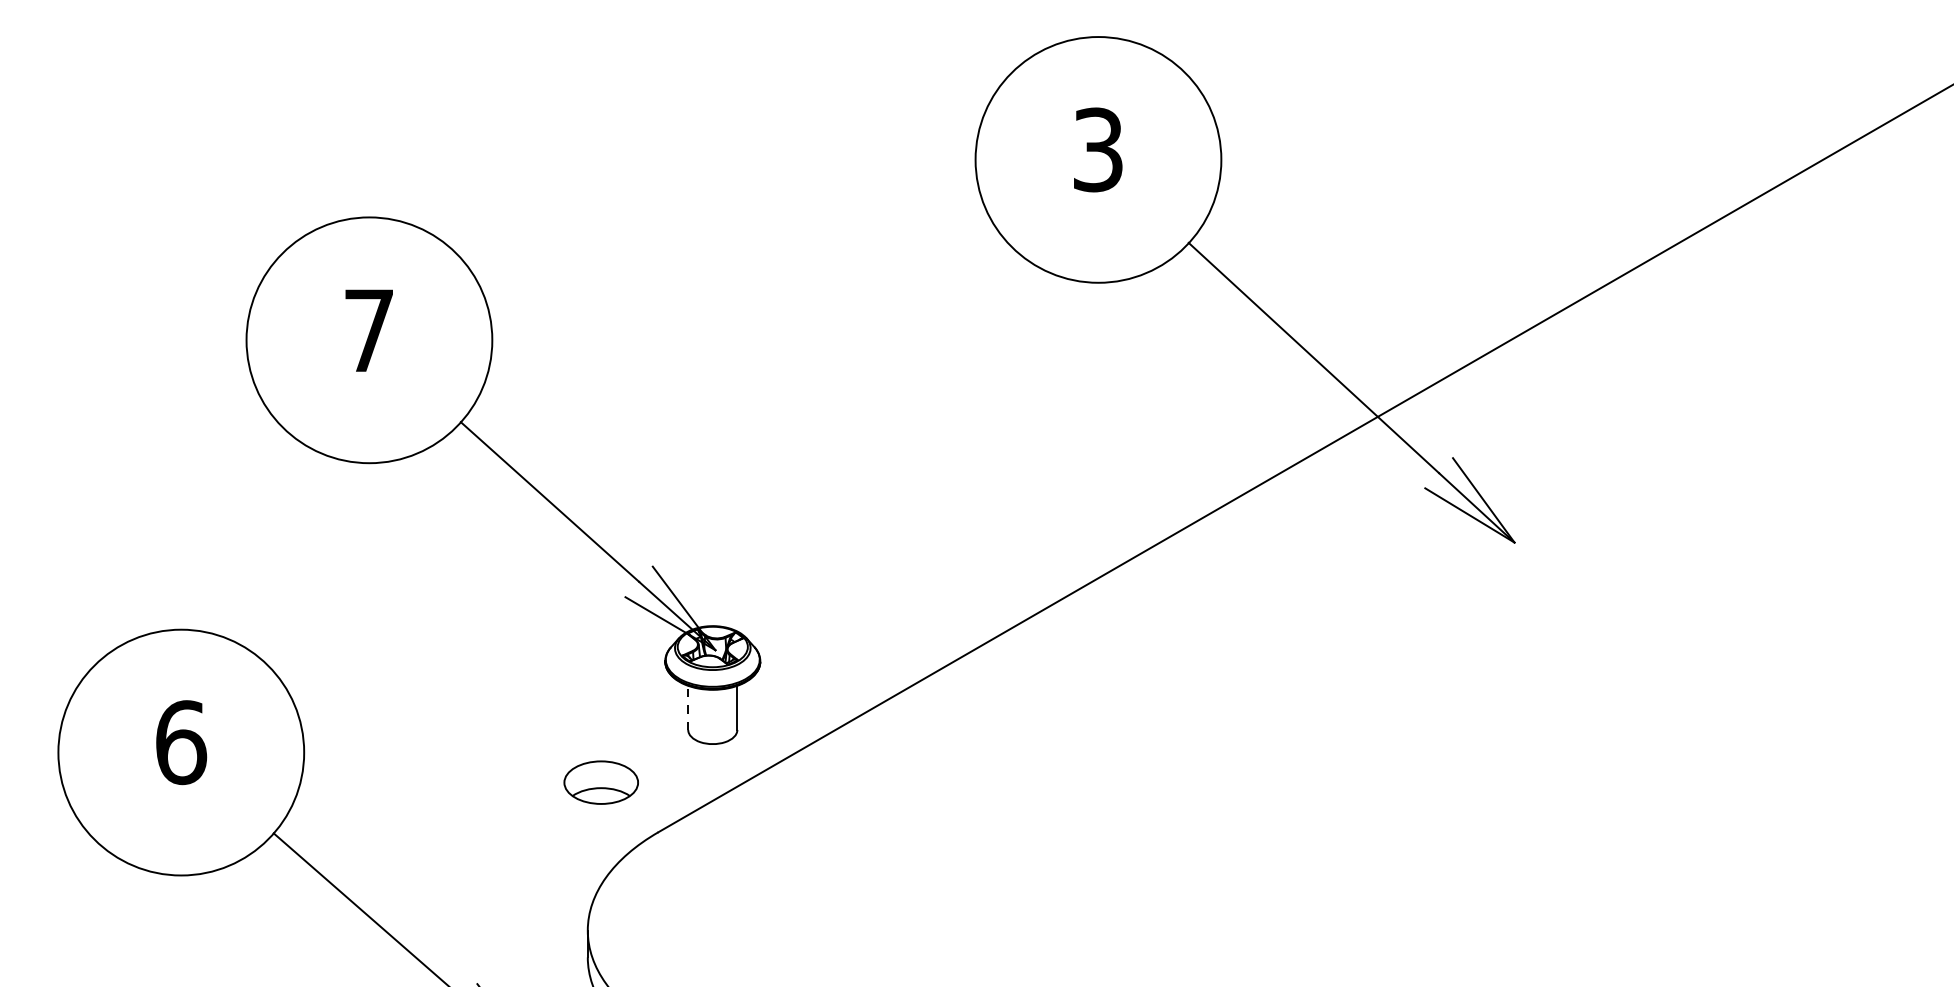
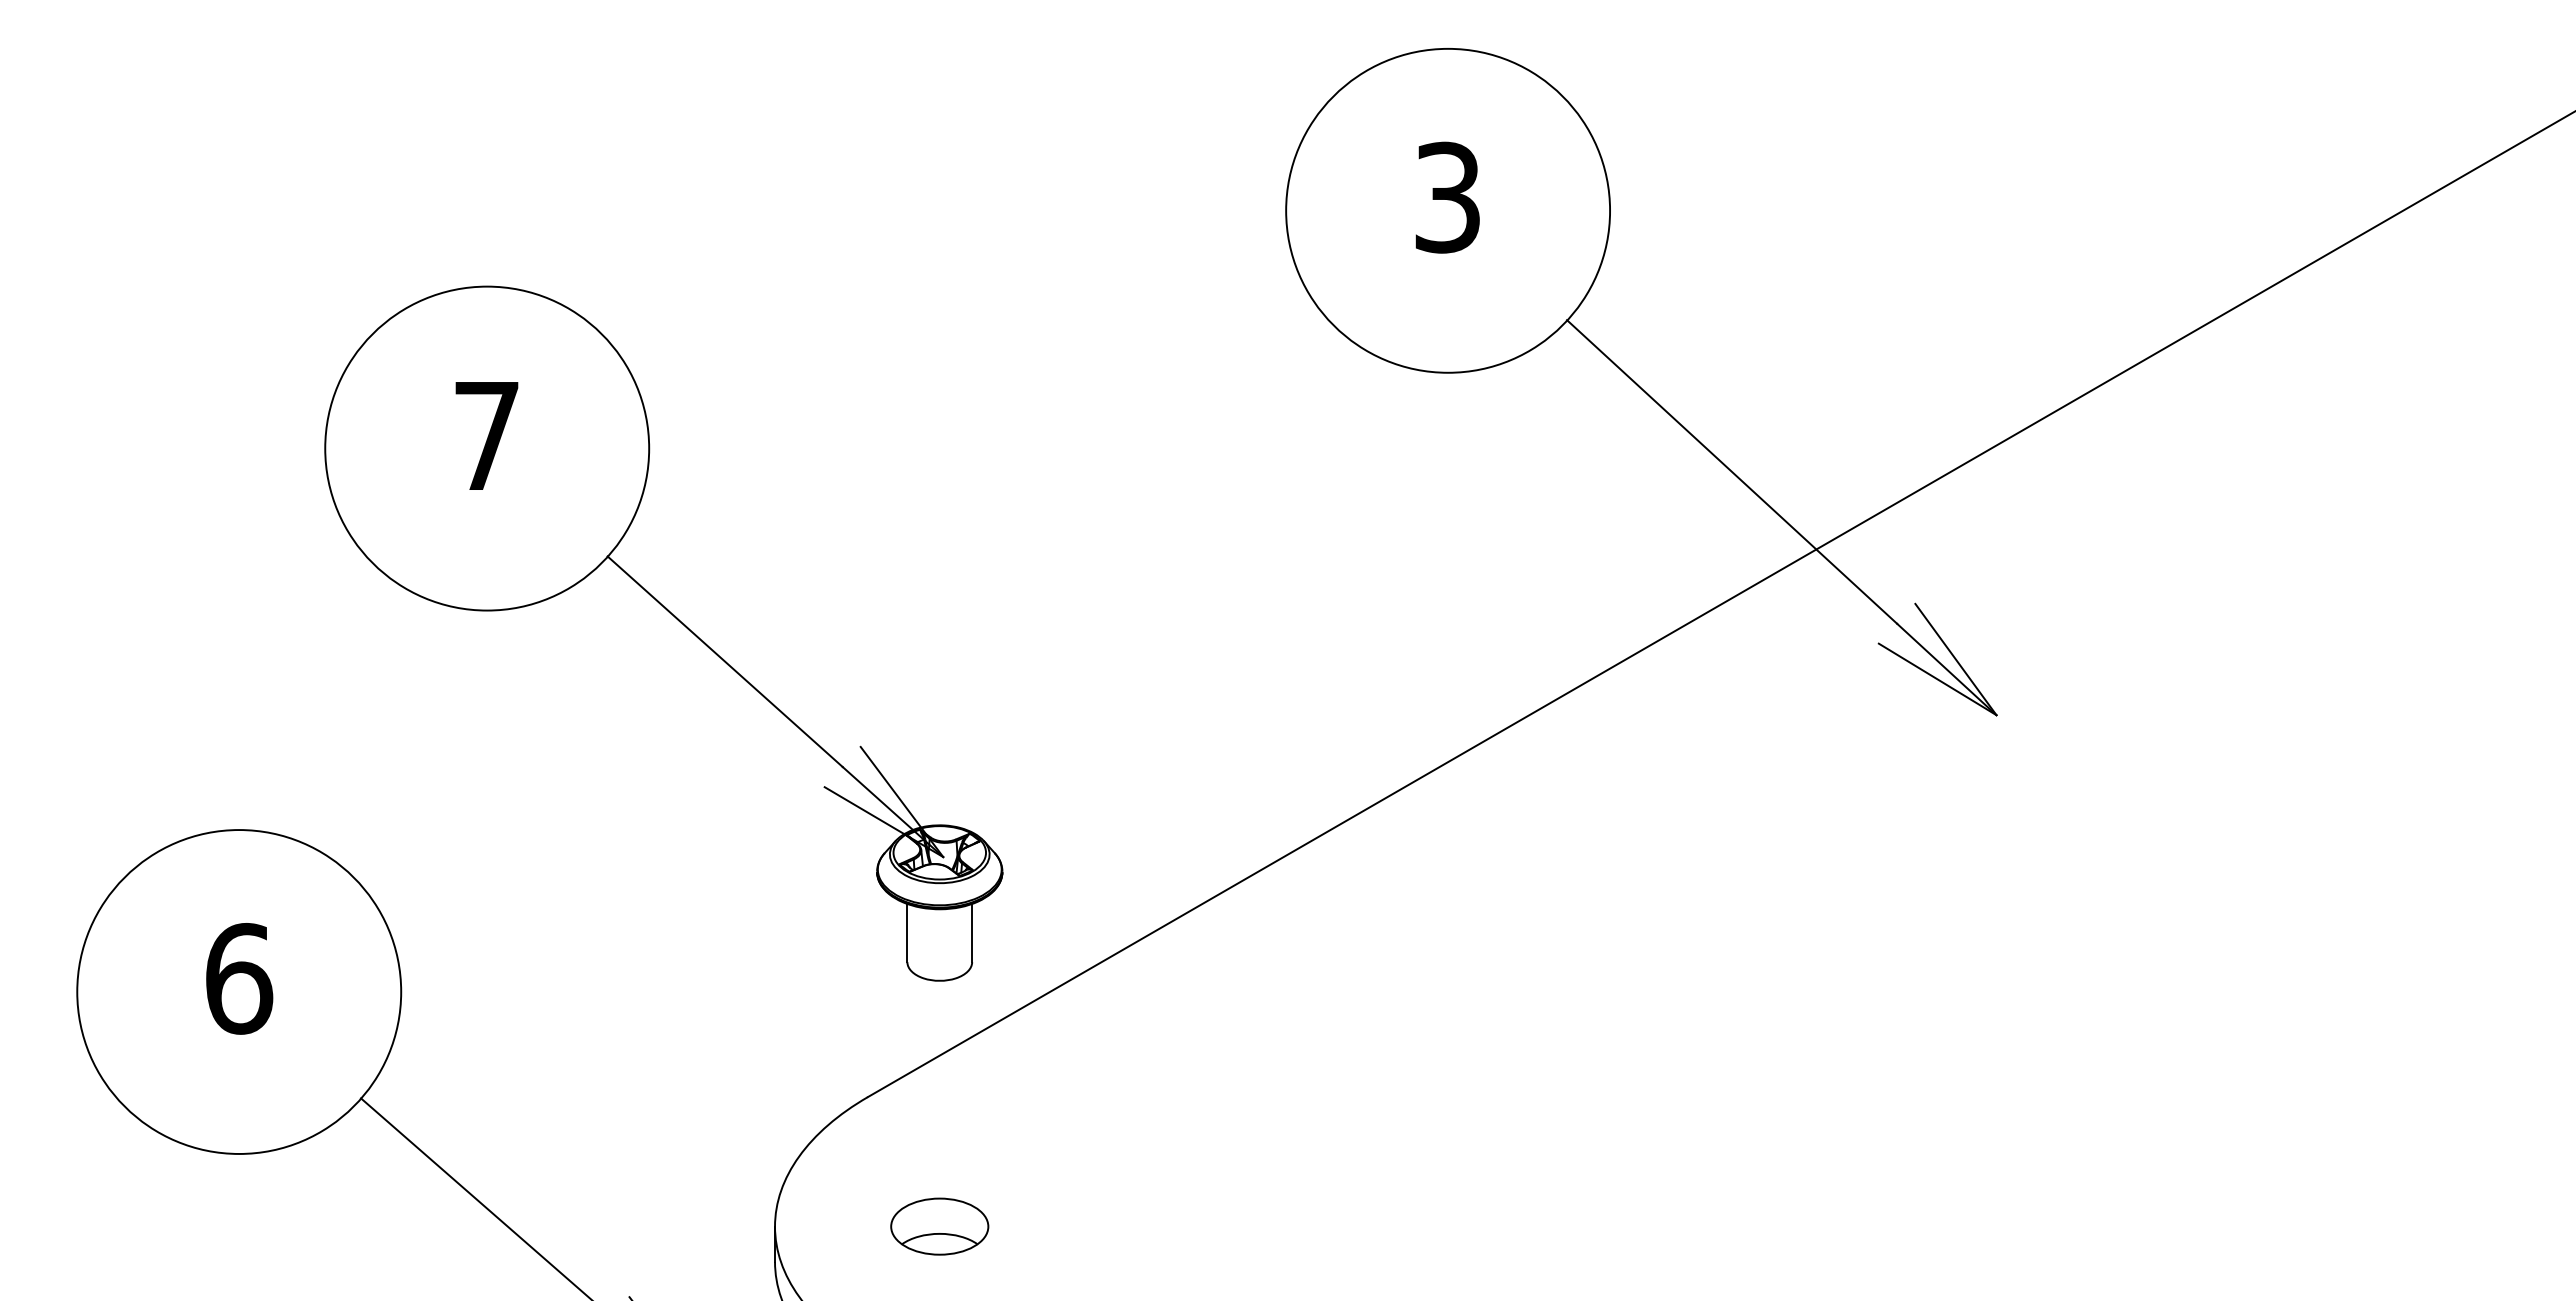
line: (688, 707) -> (907, 932), dashed -> solid
part: (601, 782) -> (939, 1226), moved

